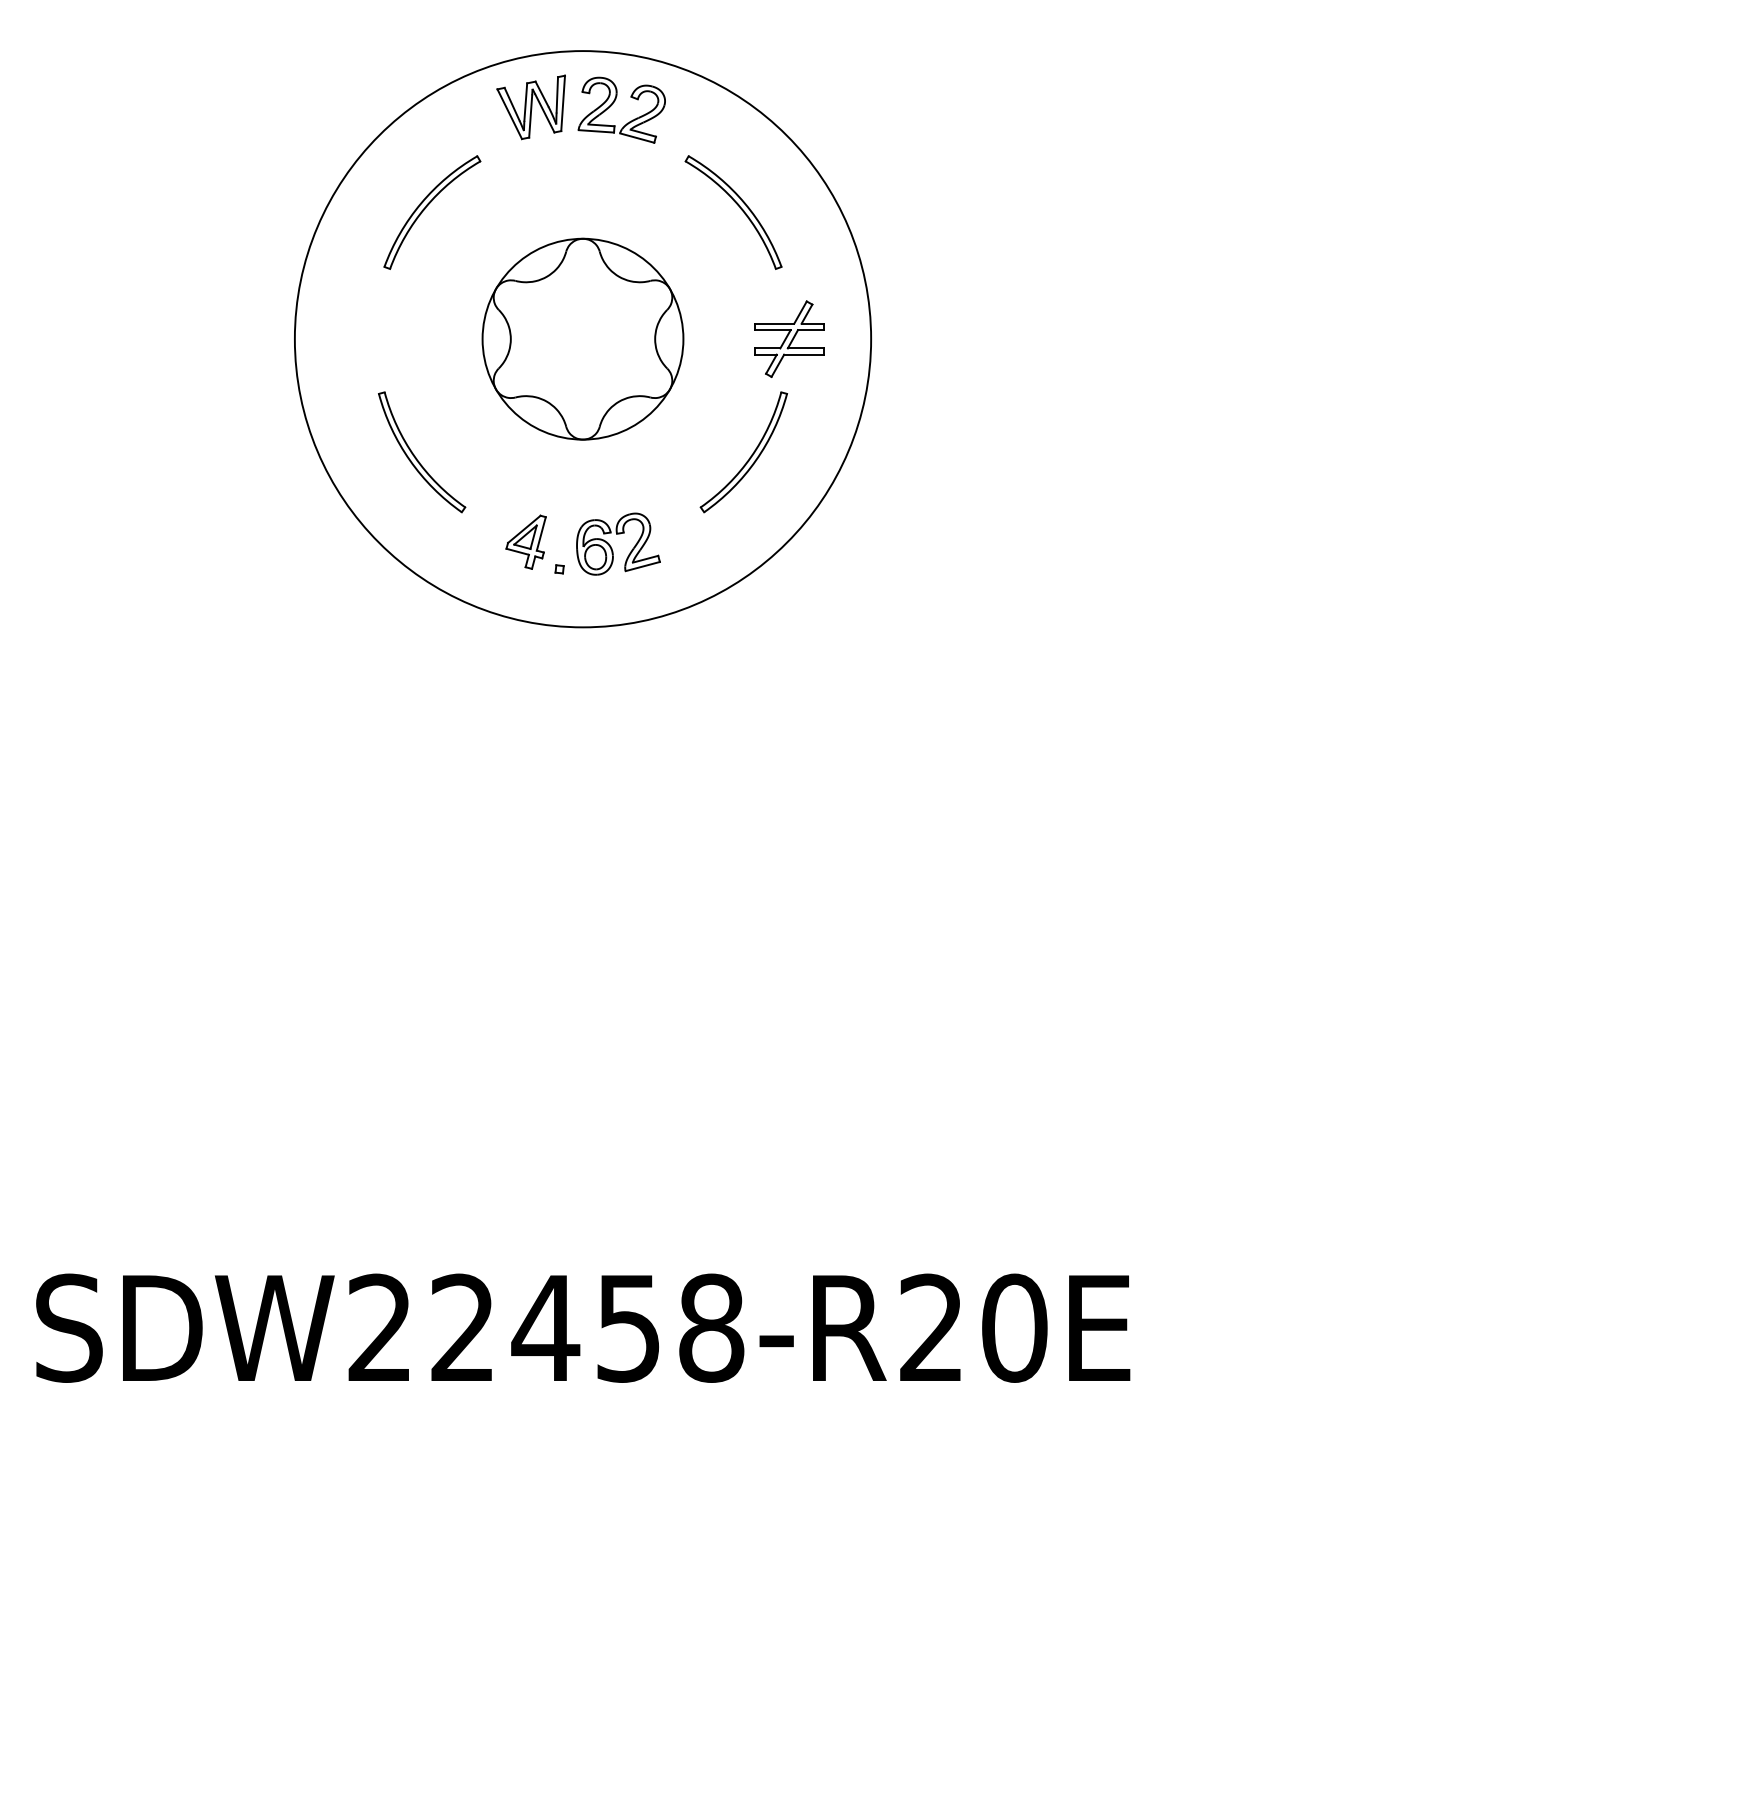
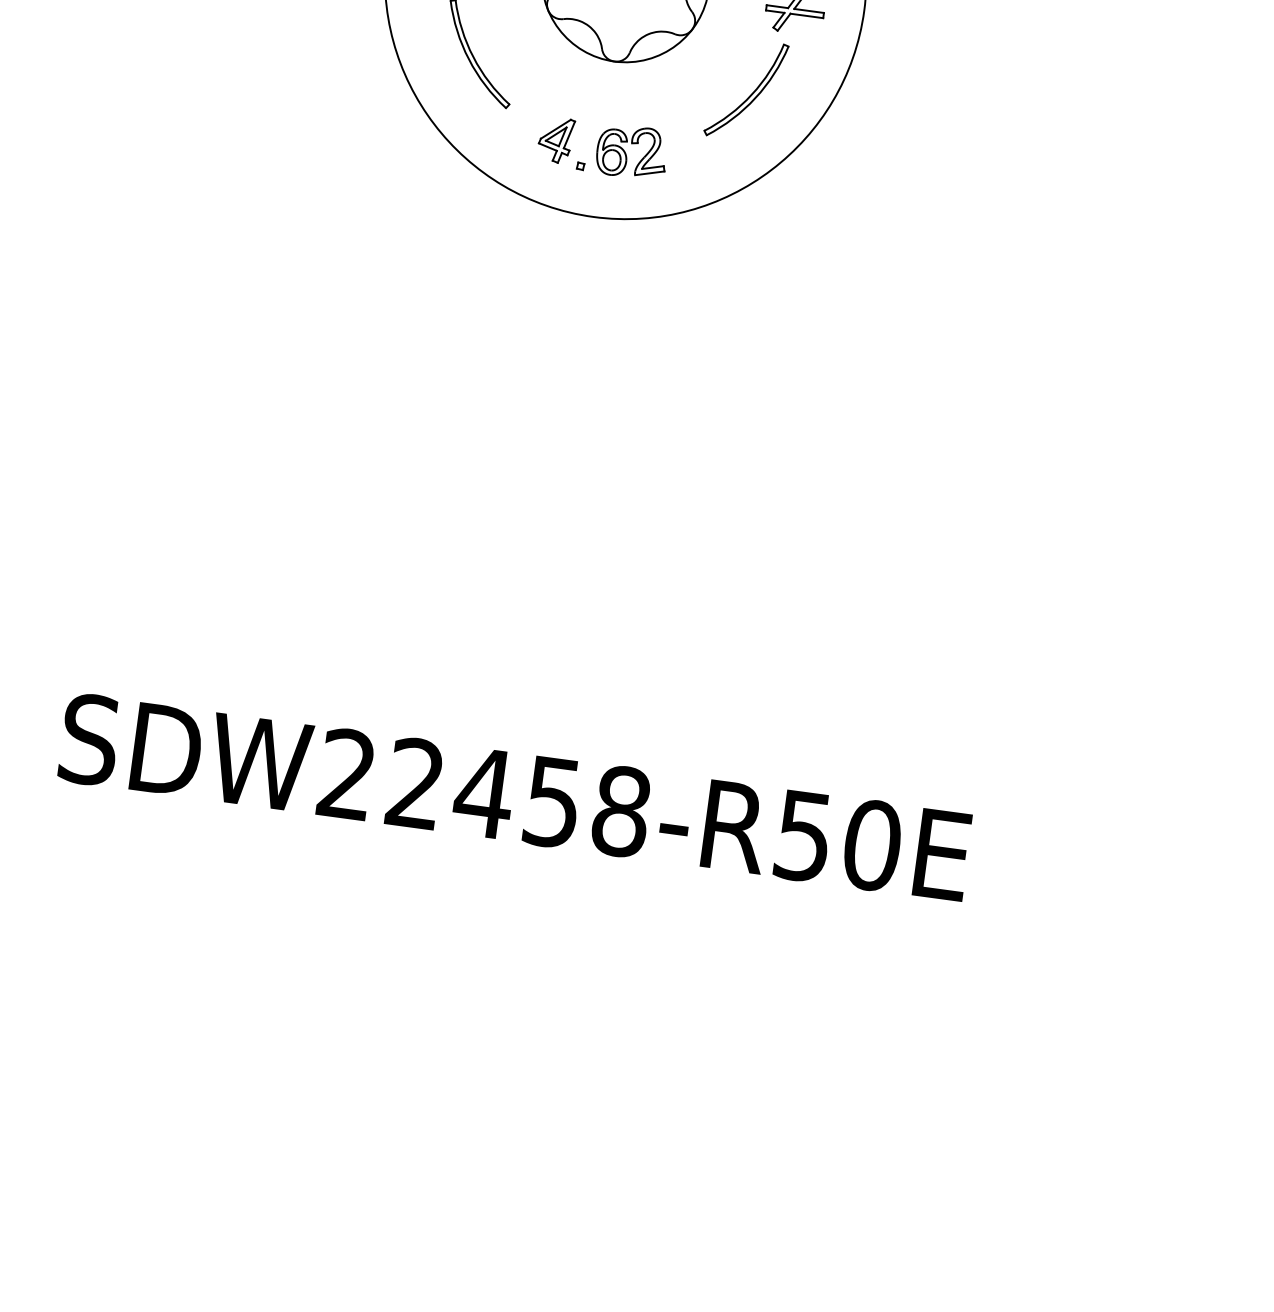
text: (931, 1327) -> (803, 835), SDW22458-R20E -> SDW22458-R50E

